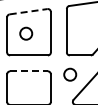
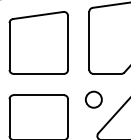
line: (29, 11) -> (39, 15), dashed -> solid
circle: (26, 33) -> (35, 44), removed
line: (29, 71) -> (39, 95), dashed -> solid

